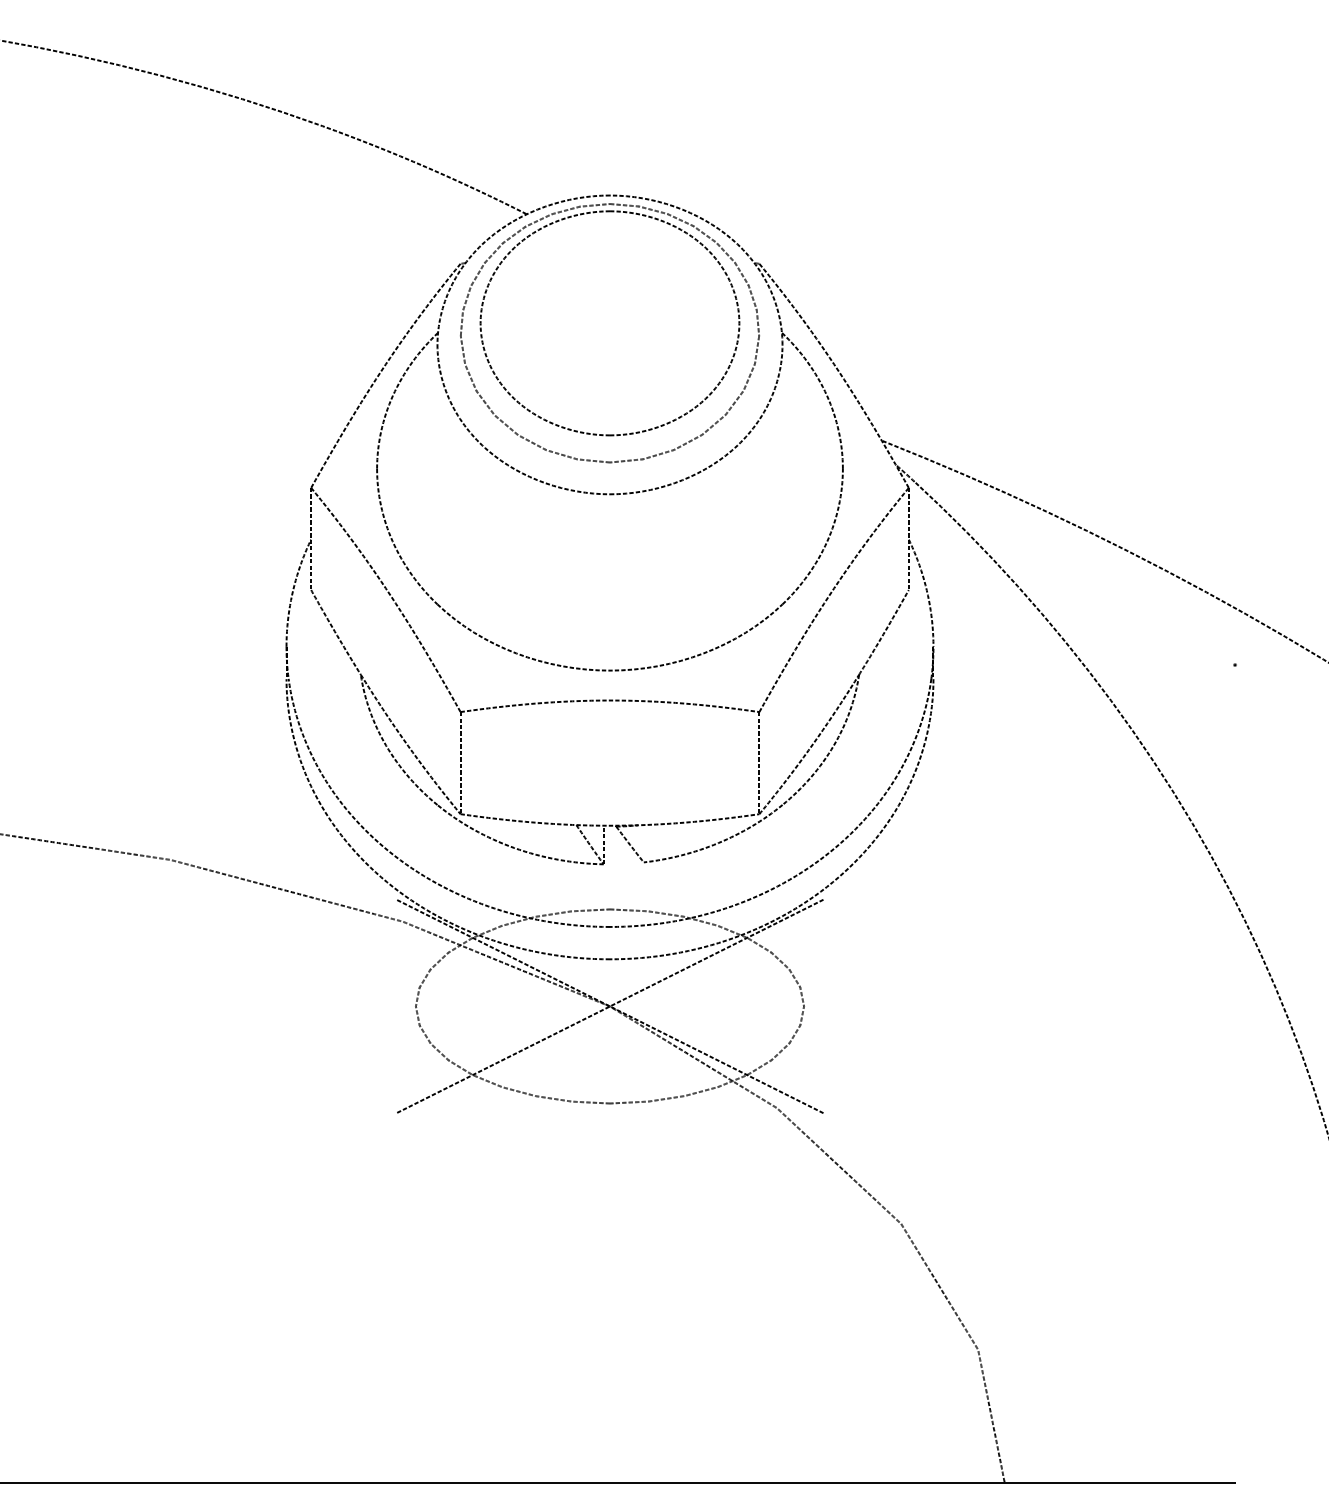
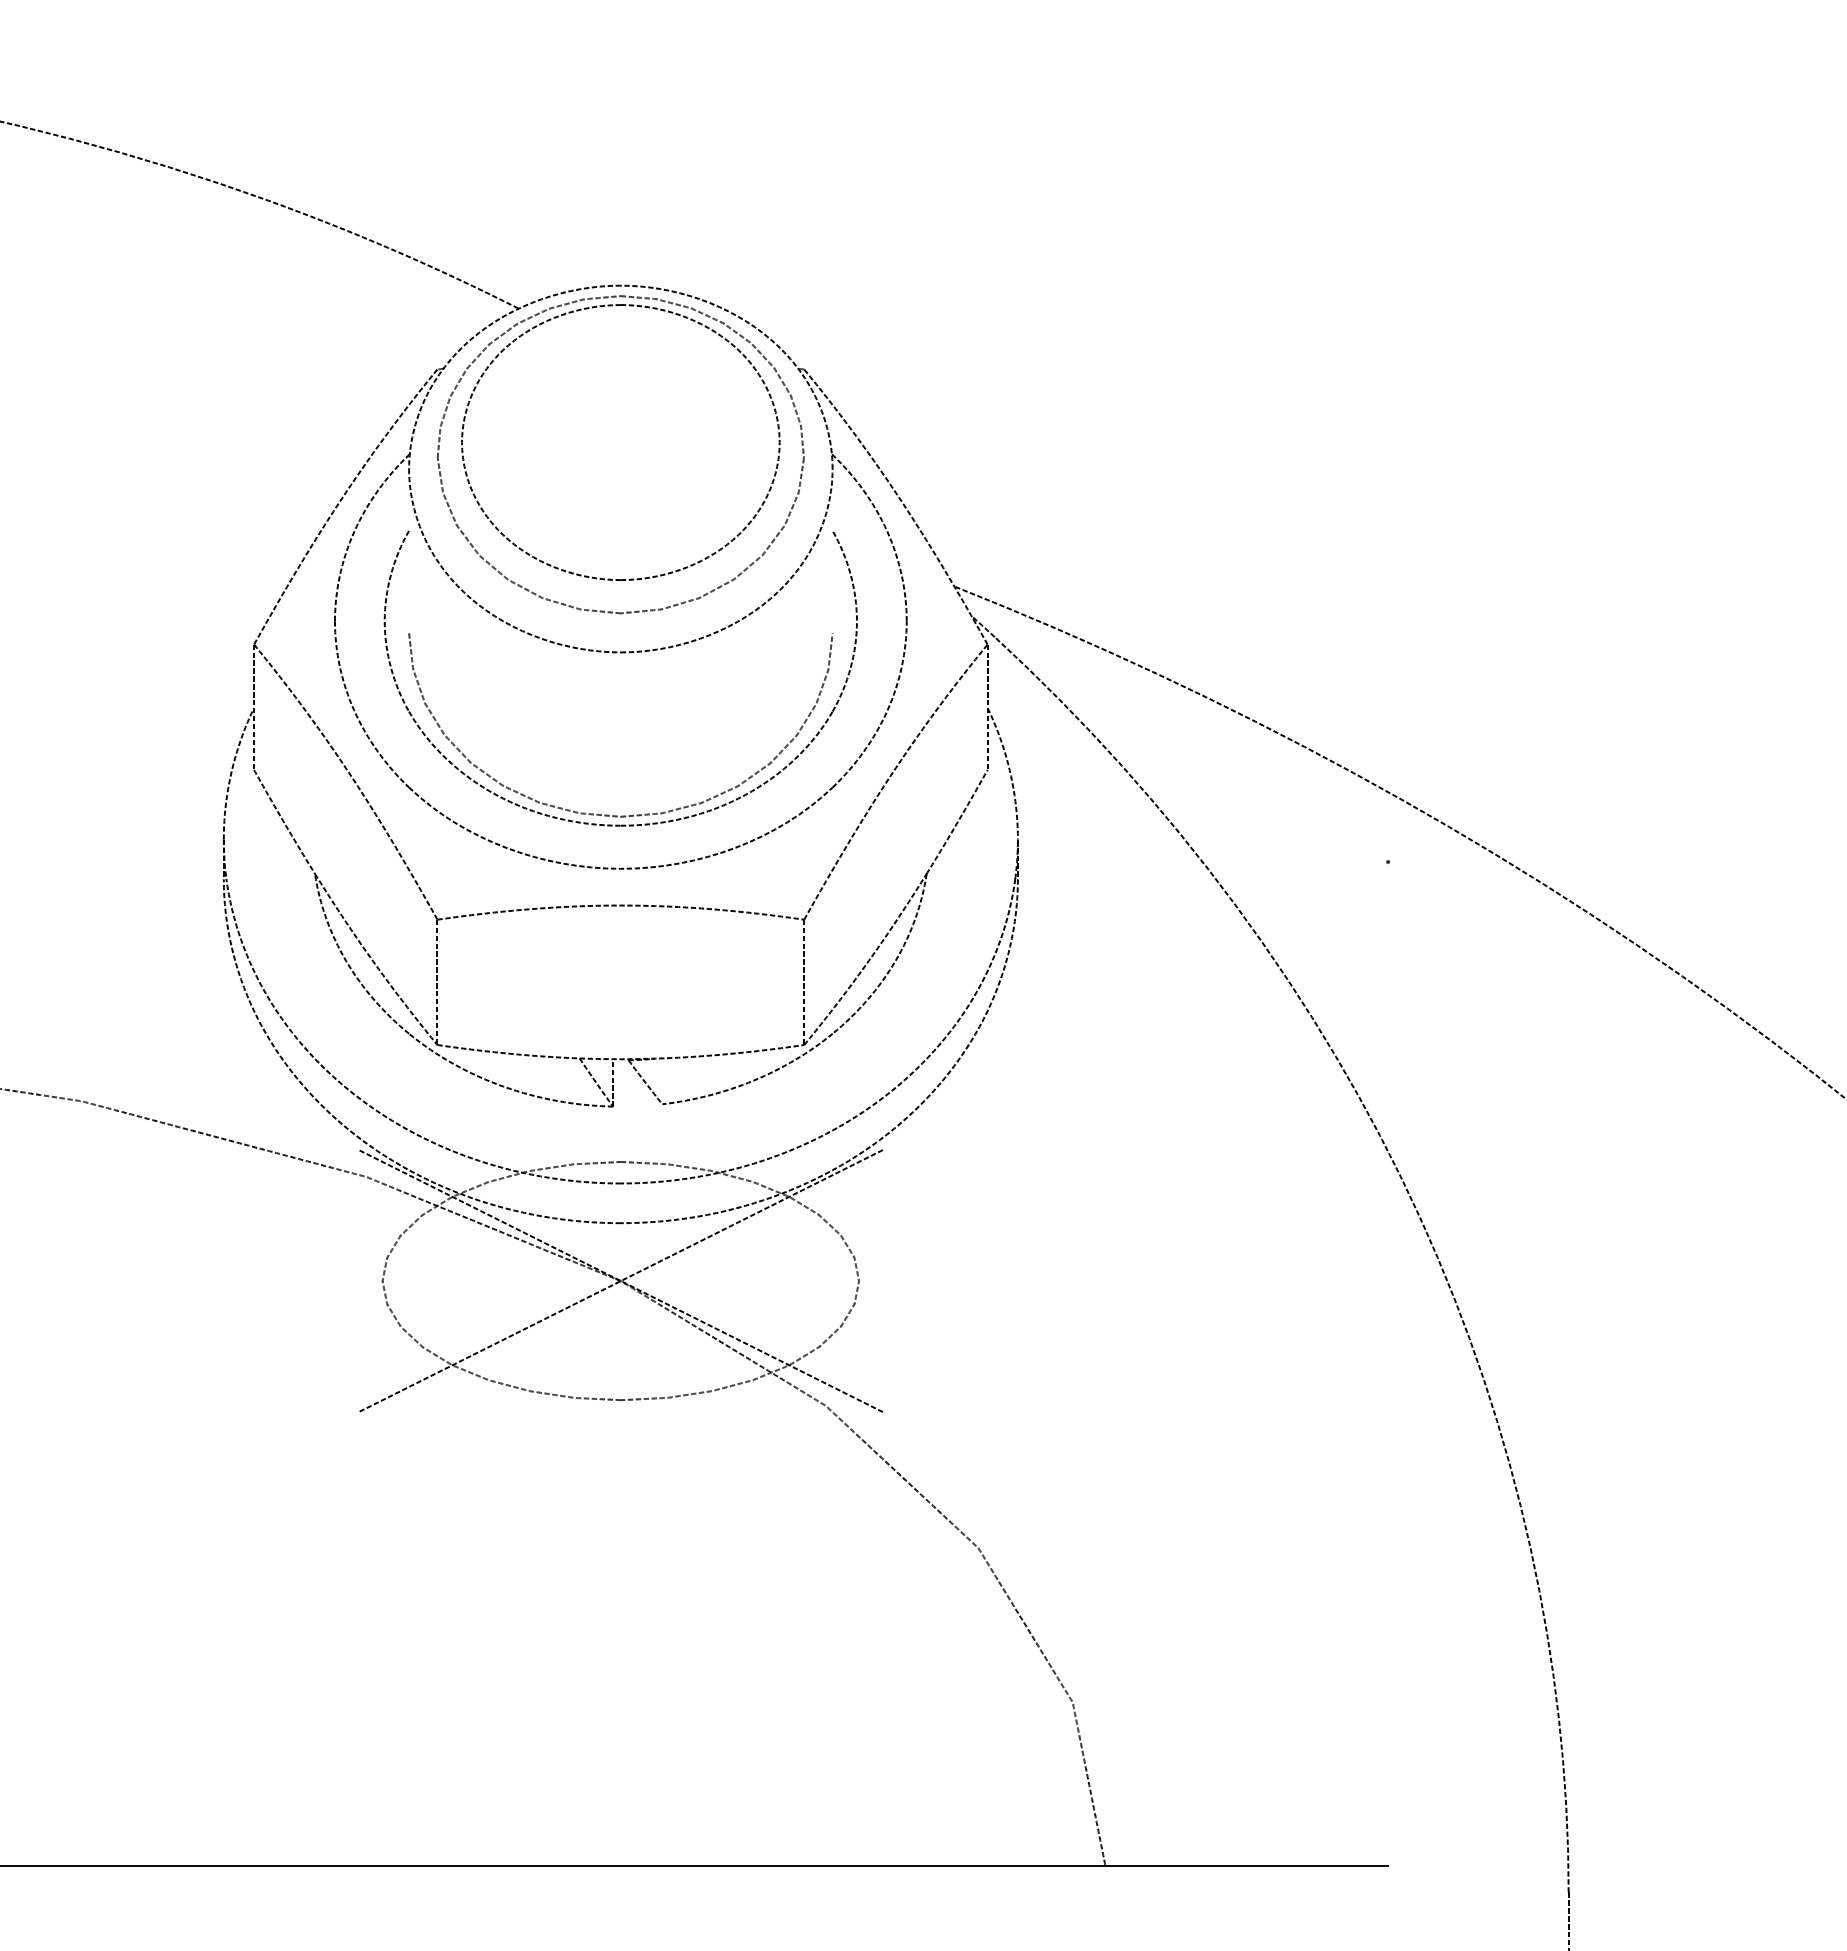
part: (599, 626) -> (608, 814), added

